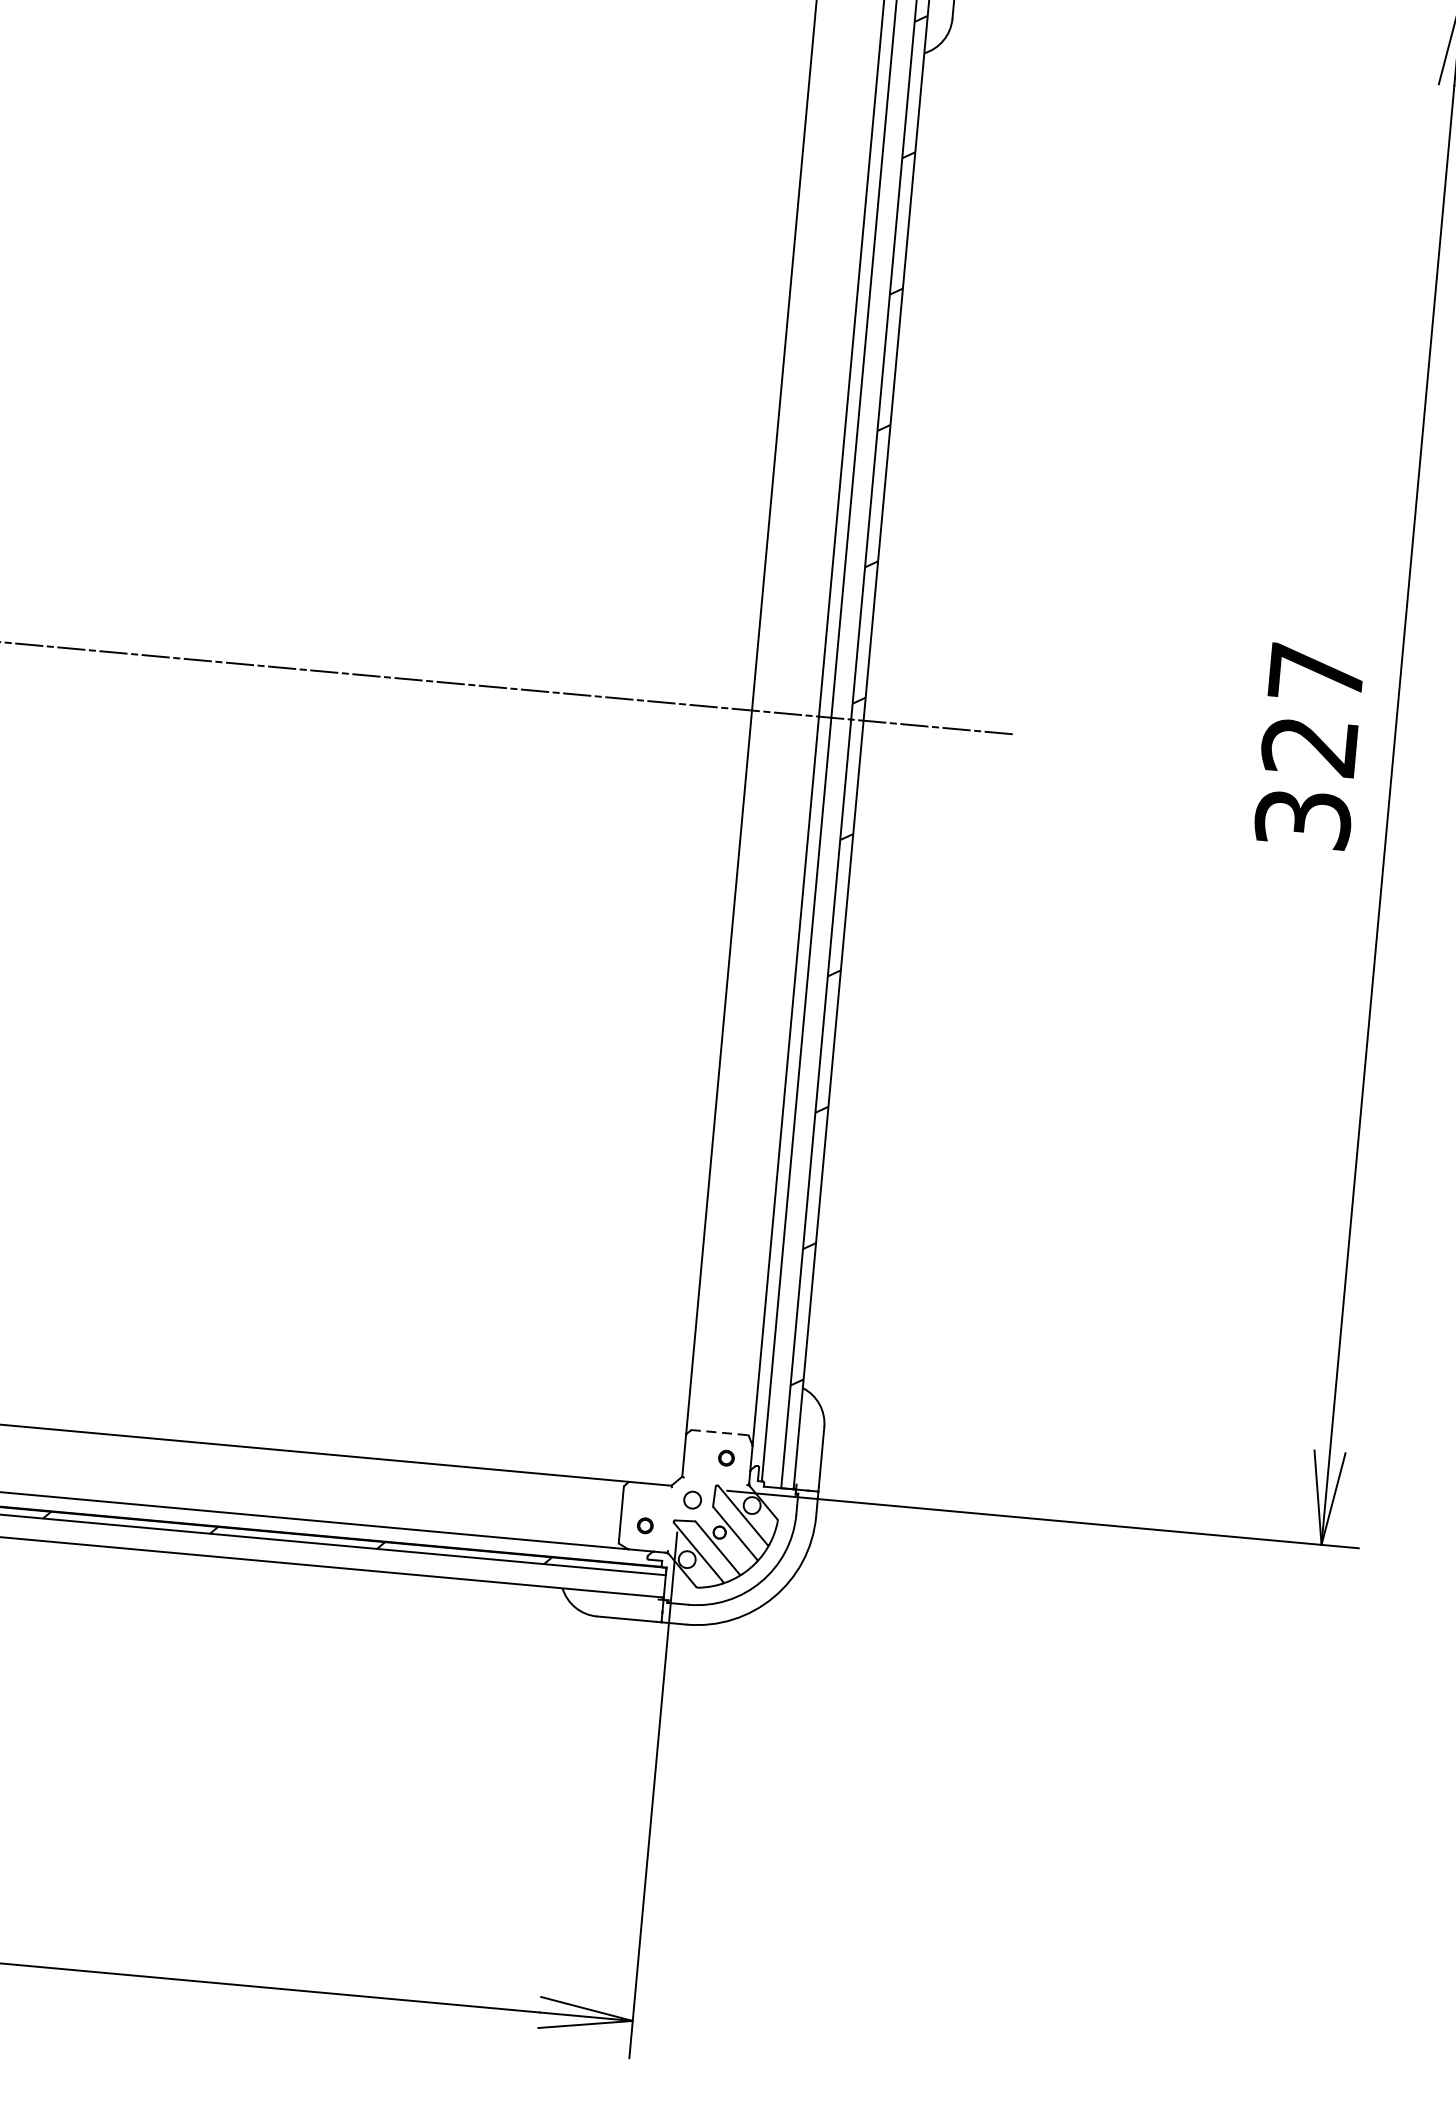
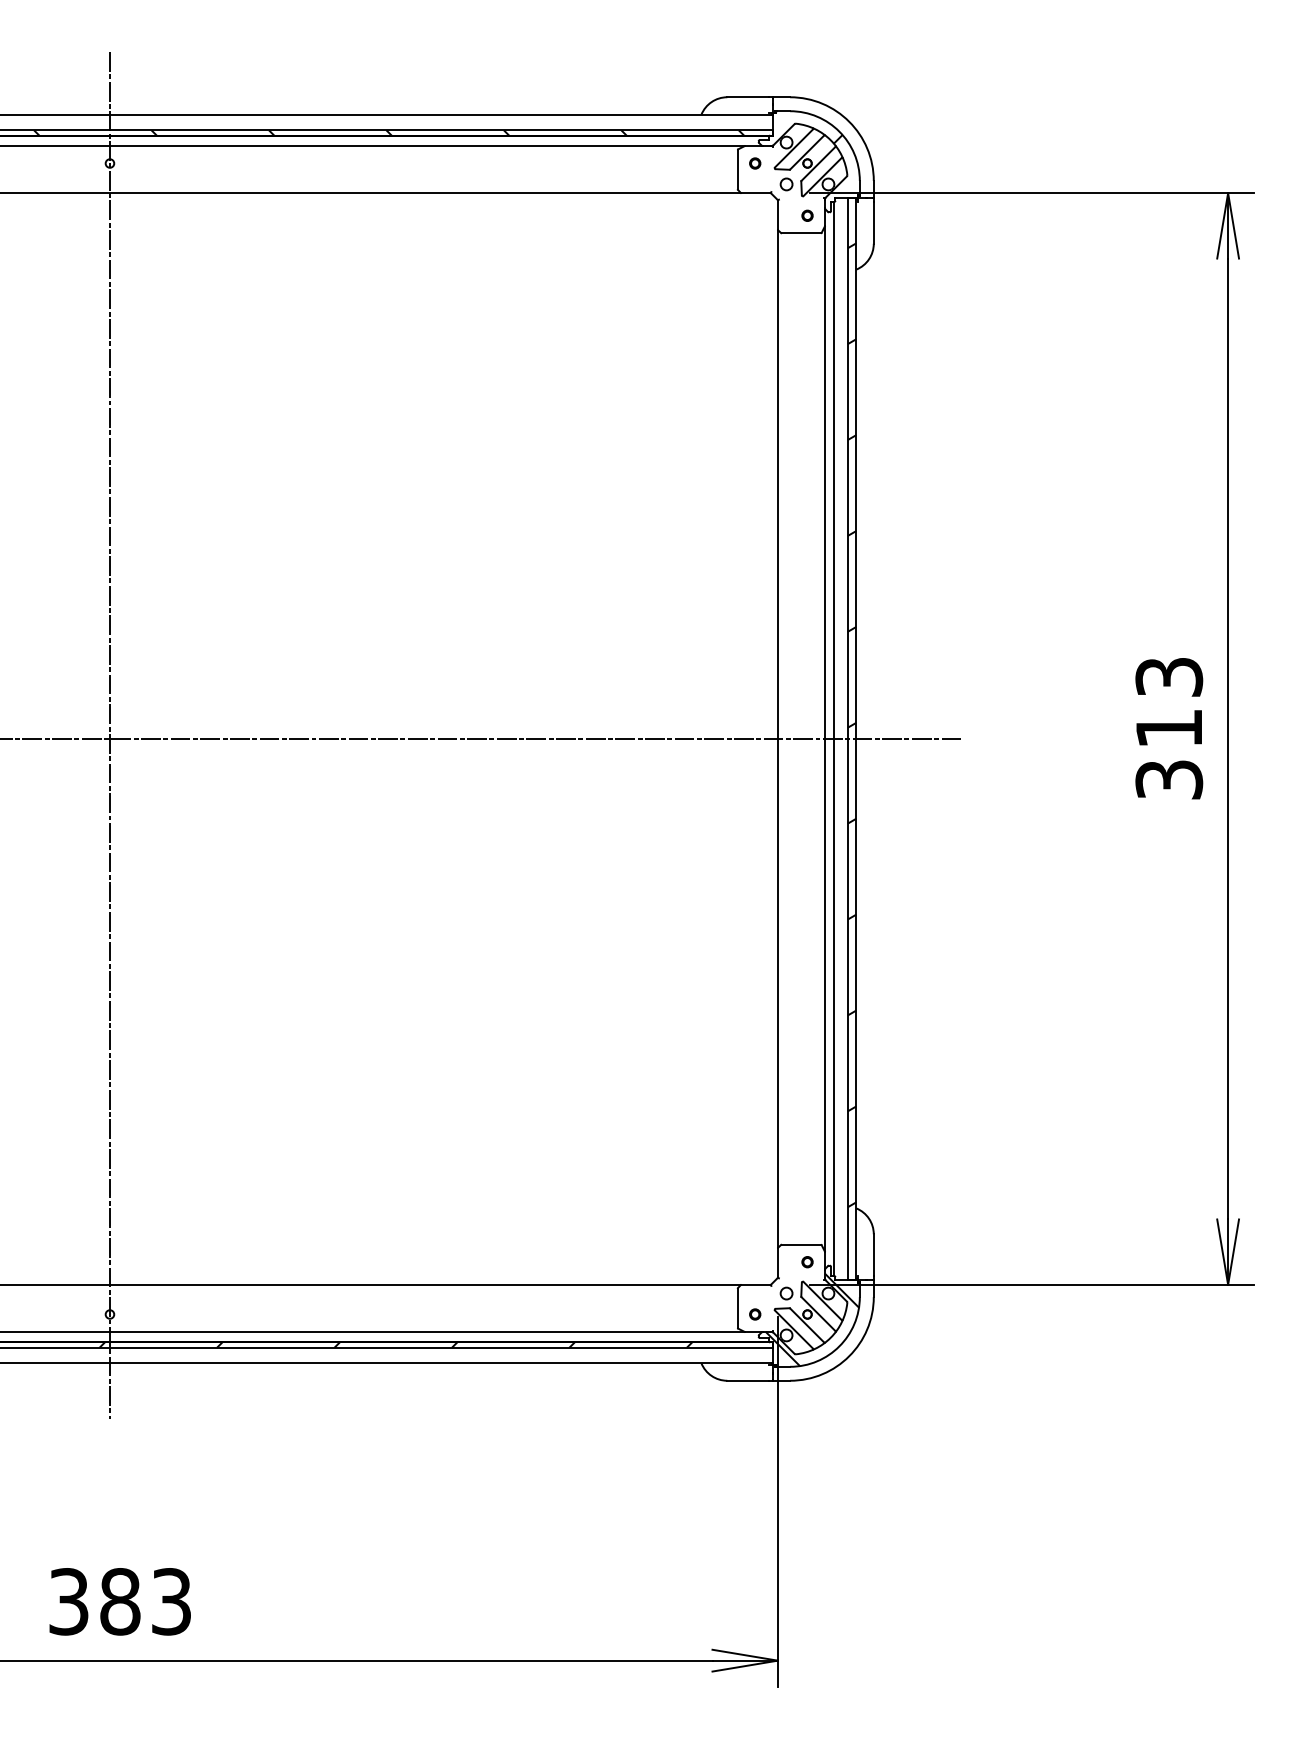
text: (1313, 710) -> (1169, 703), 327 -> 313
line: (720, 1432) -> (801, 1244), dashed -> solid
hatch: (726, 1540) -> (812, 1319), added

